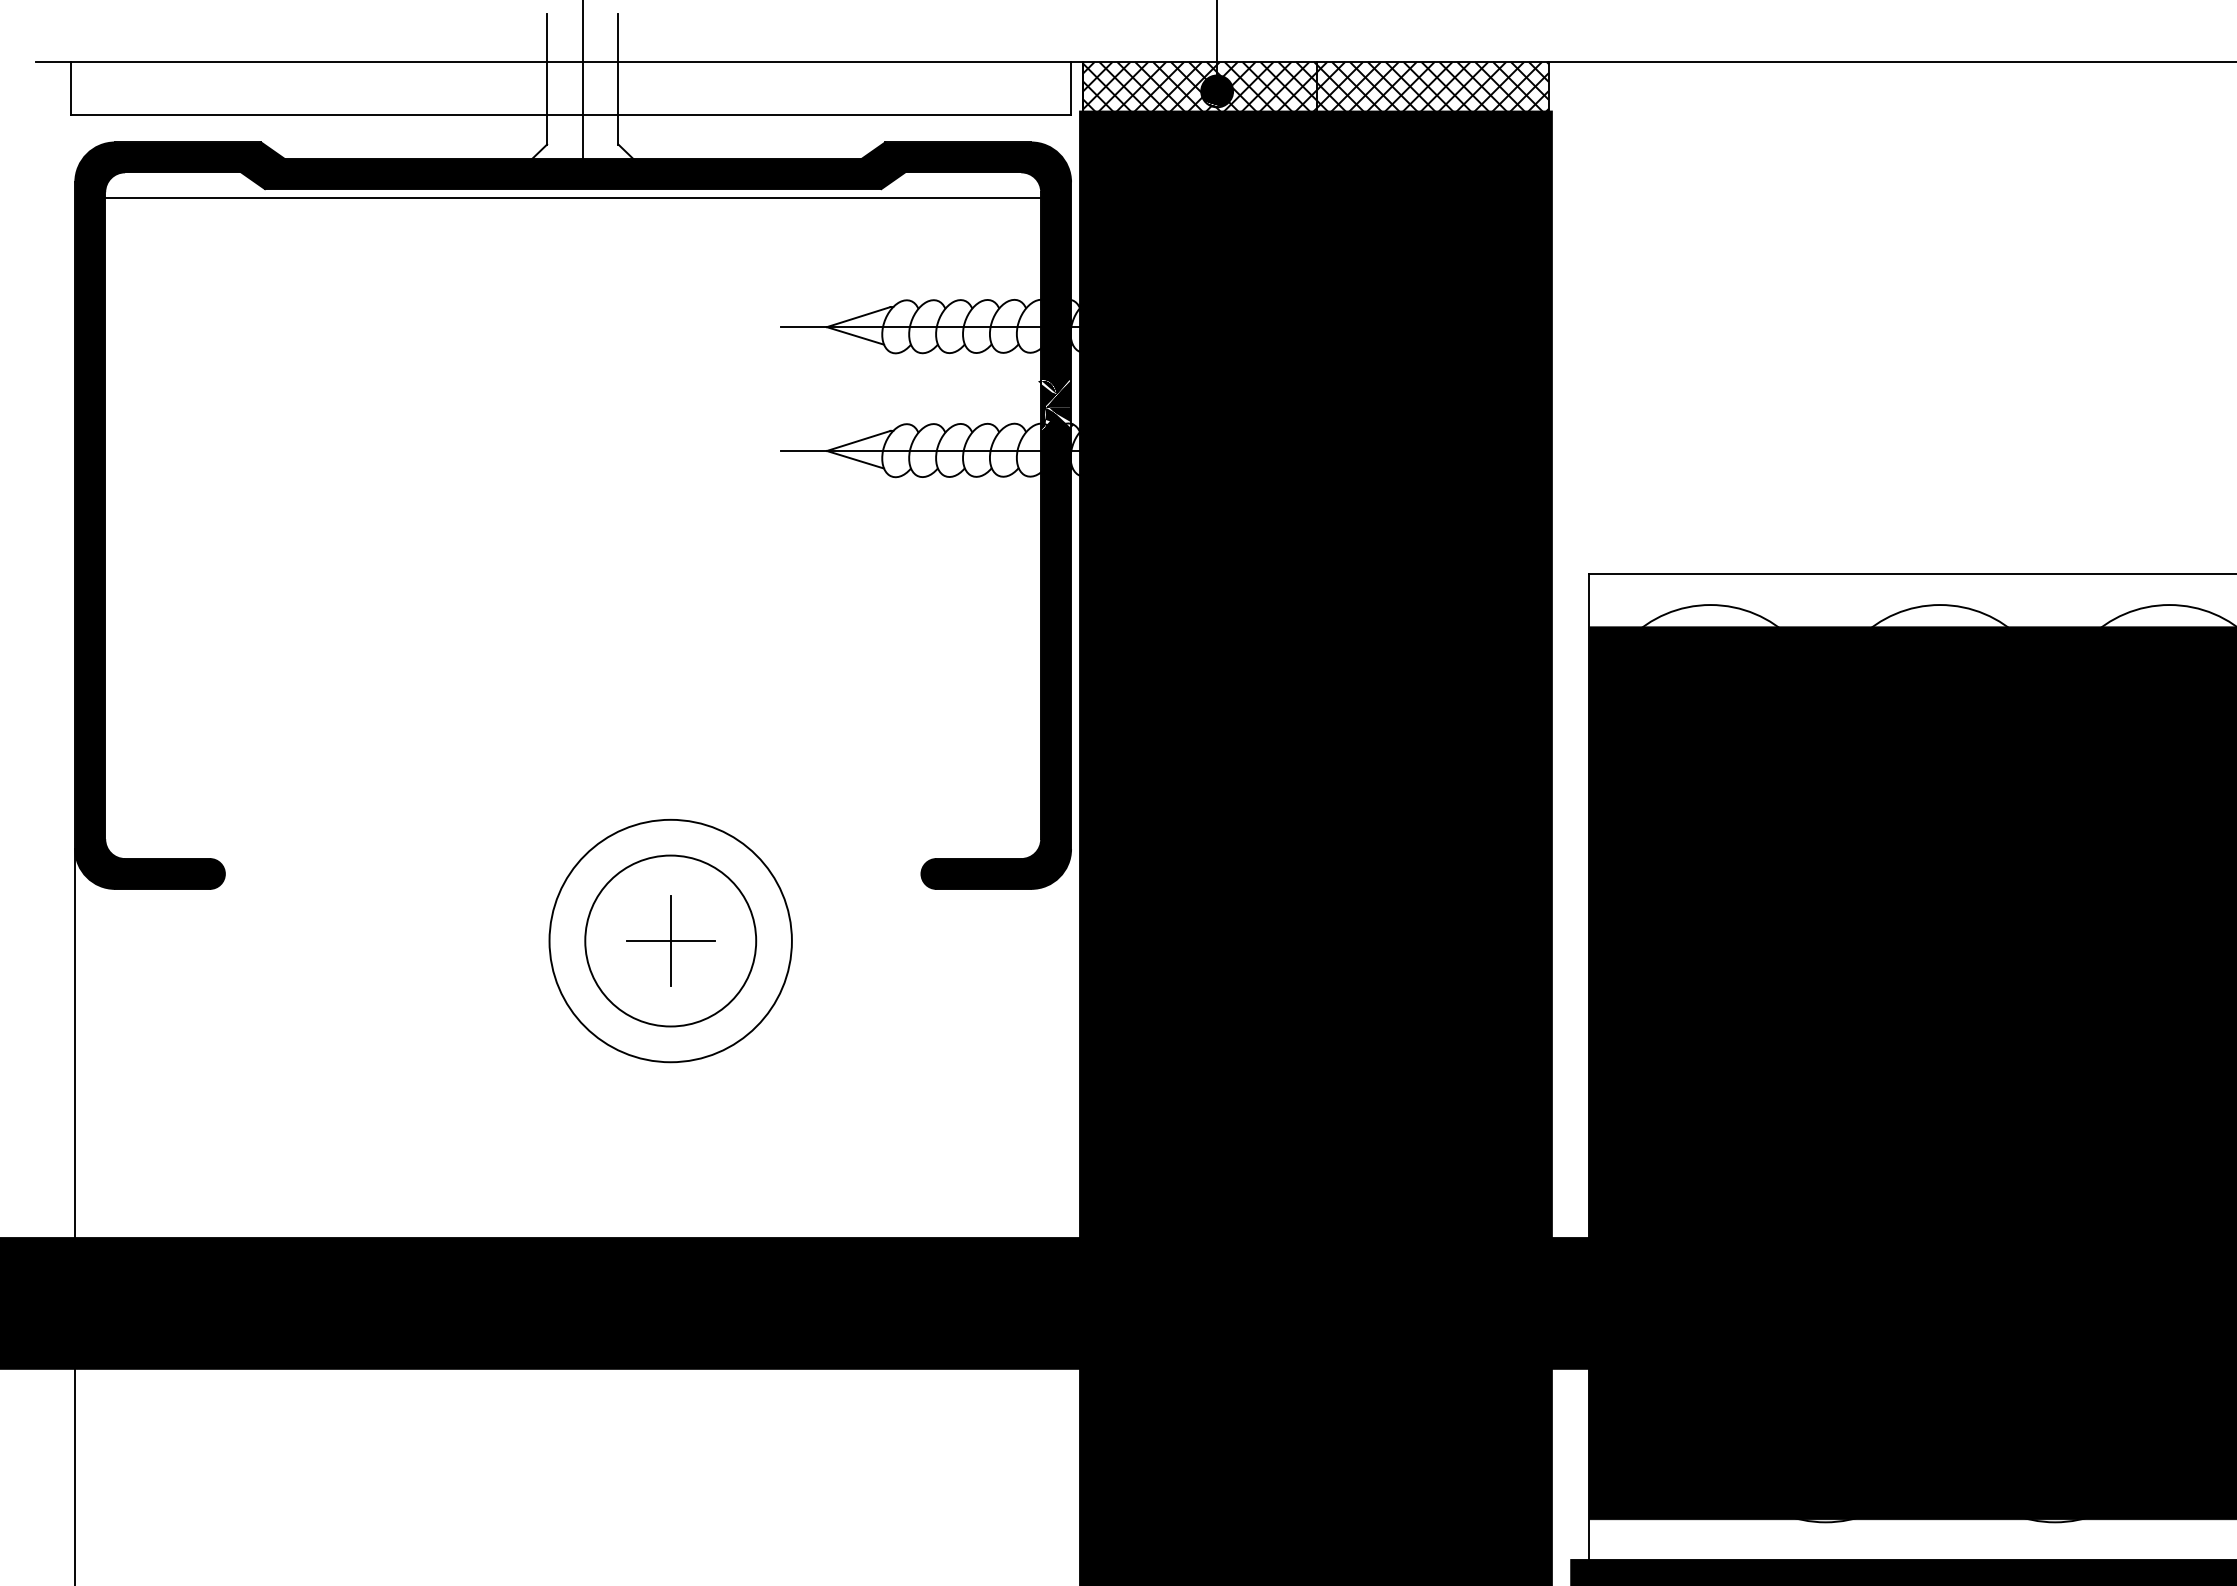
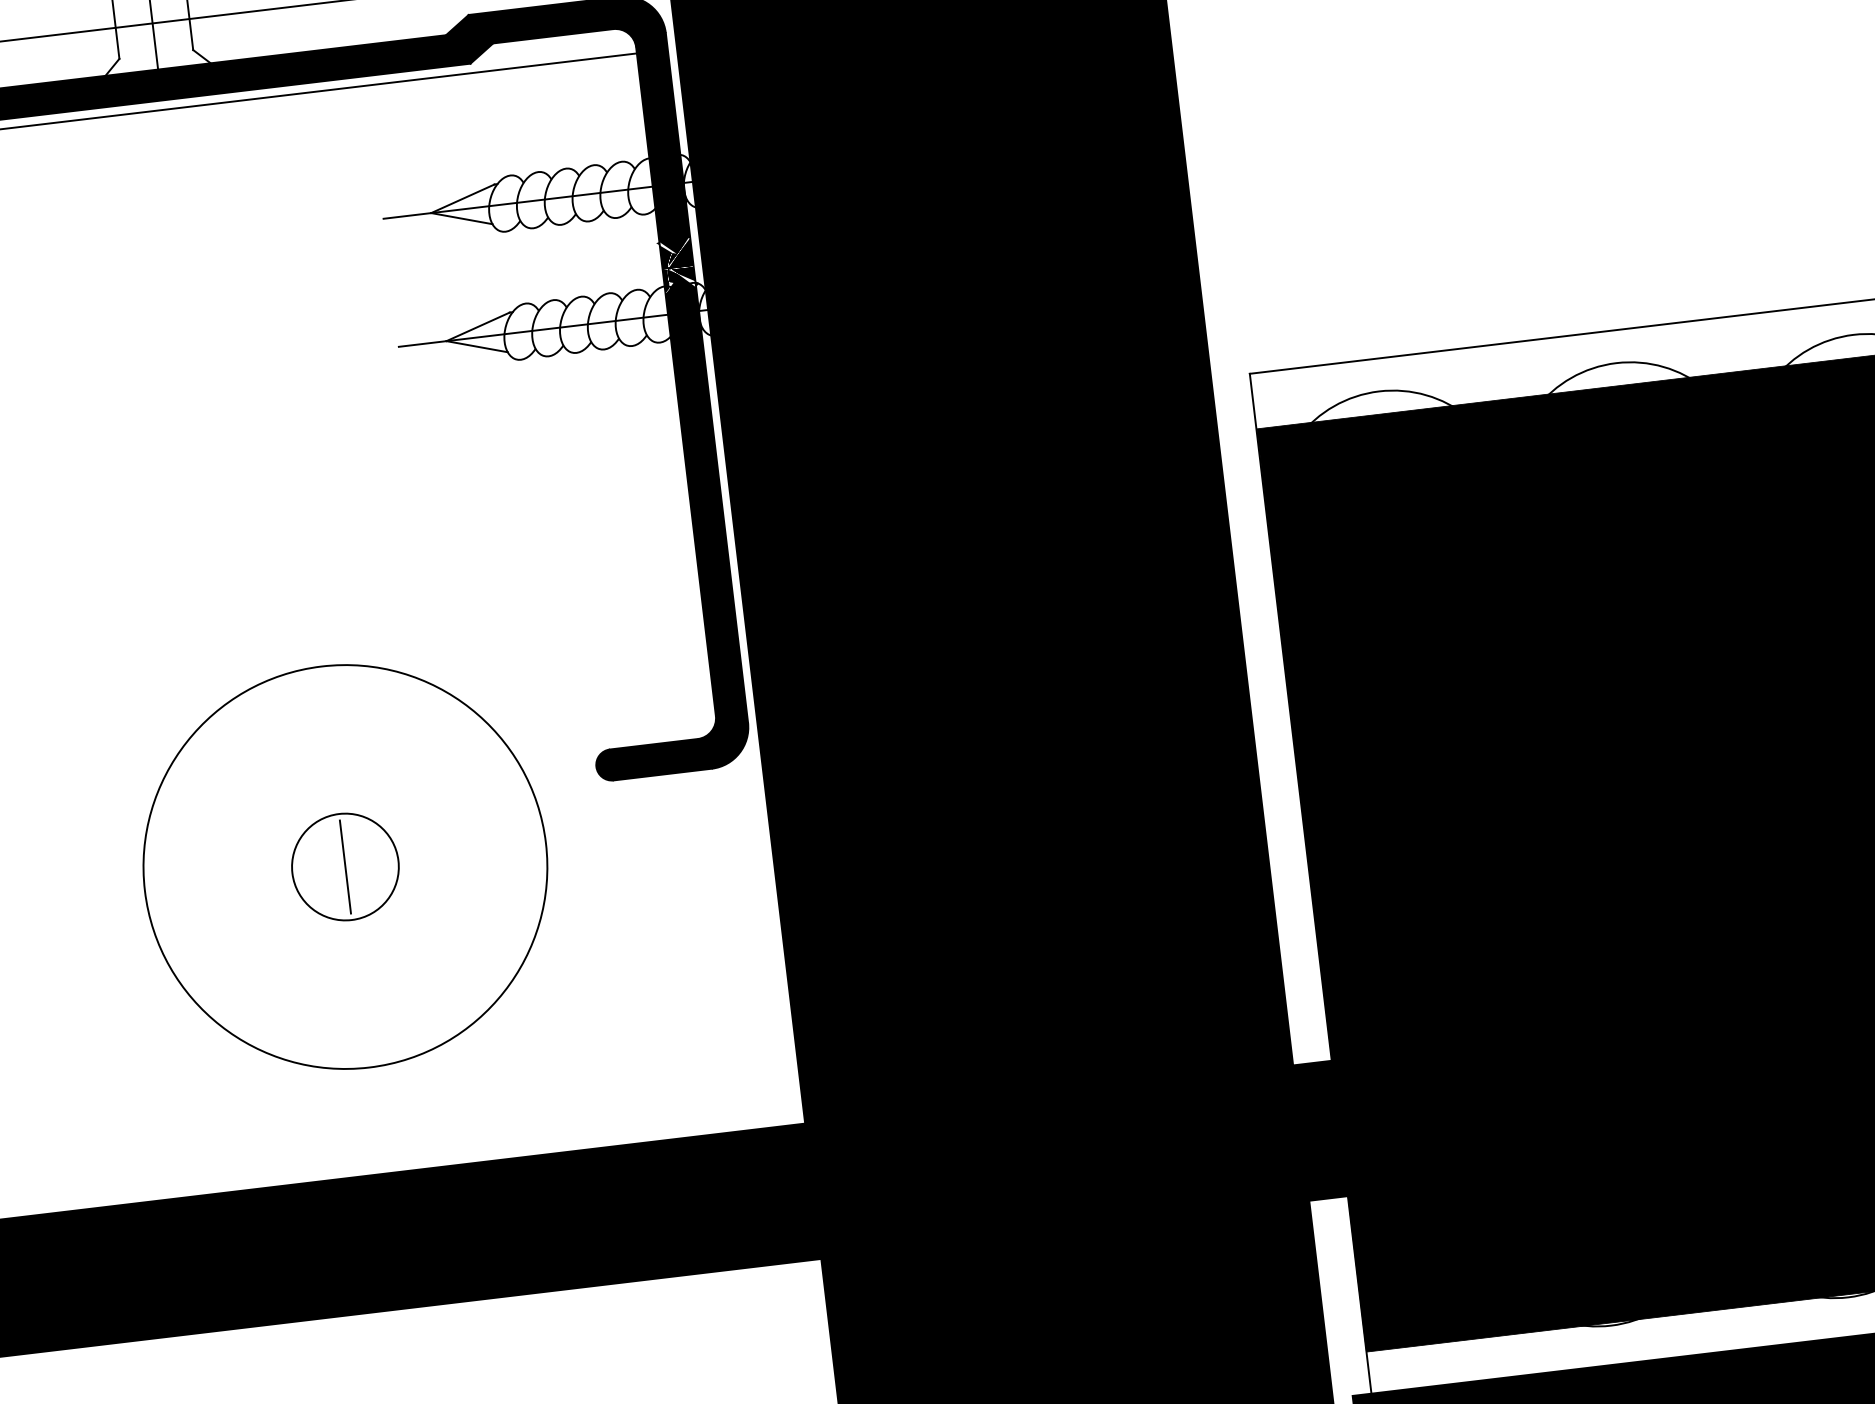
circle: (670, 940) -> (345, 866), size x0.6
circle: (670, 940) -> (345, 866), size x1.6
line: (670, 941) -> (345, 867), removed

